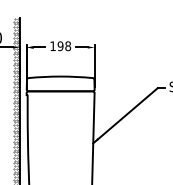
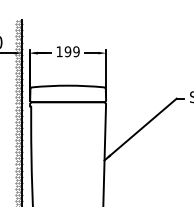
text: (68, 46) -> (76, 52), 198 -> 199

